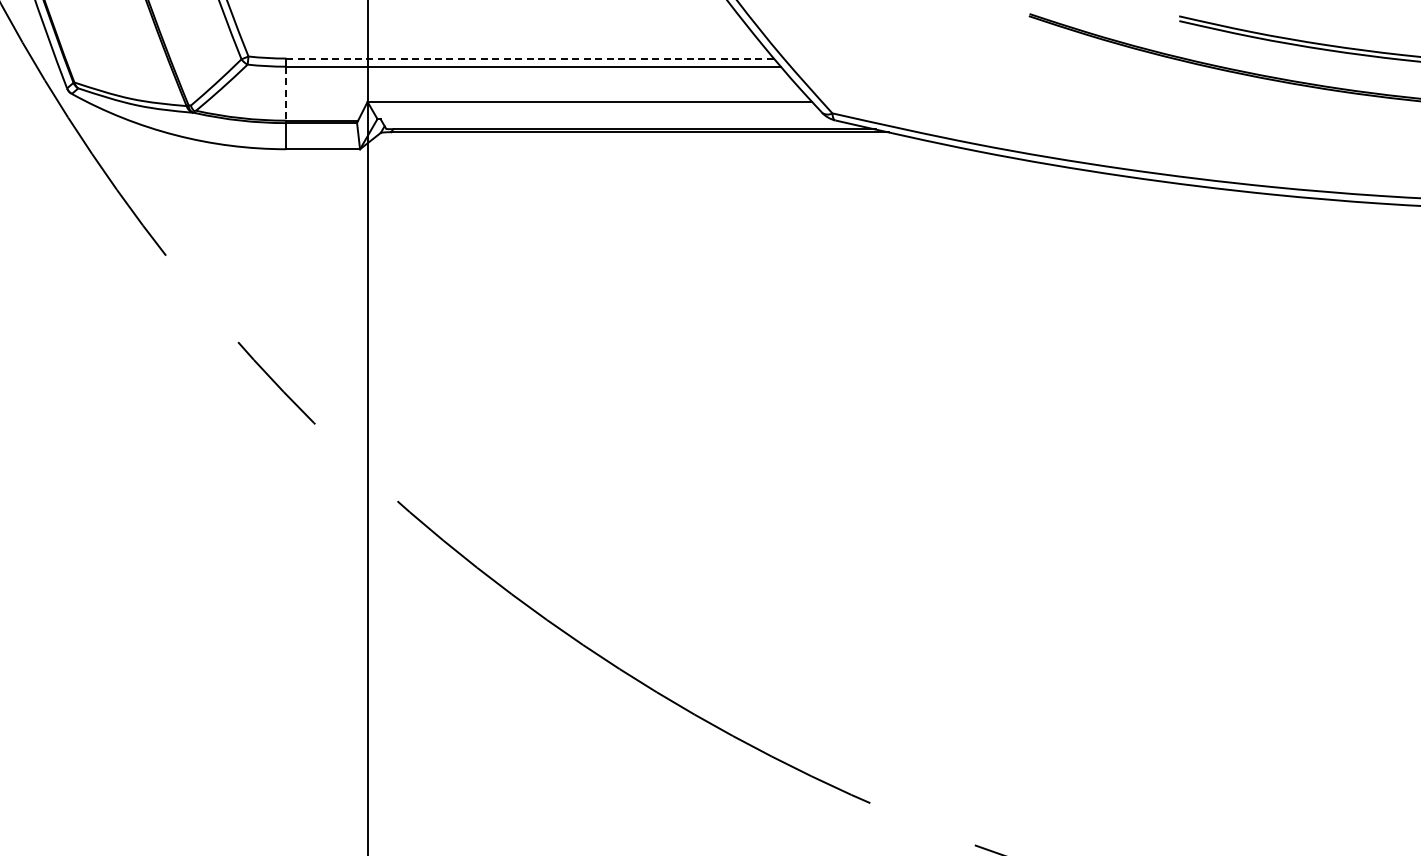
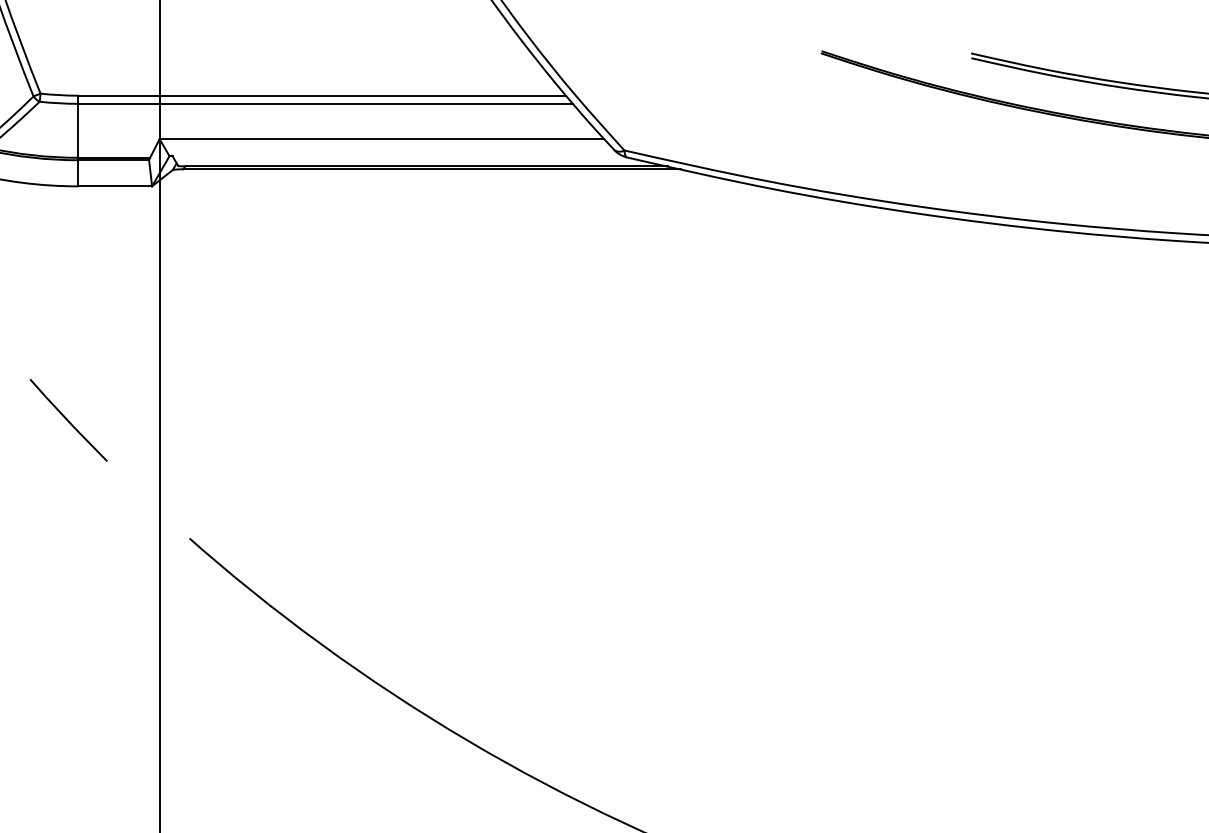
line: (530, 58) -> (322, 95), dashed -> solid
line: (286, 93) -> (78, 130), dashed -> solid

